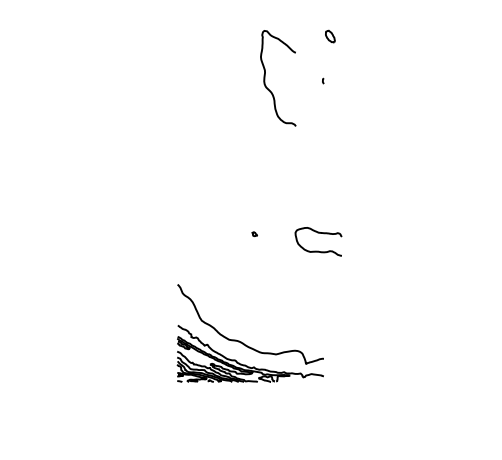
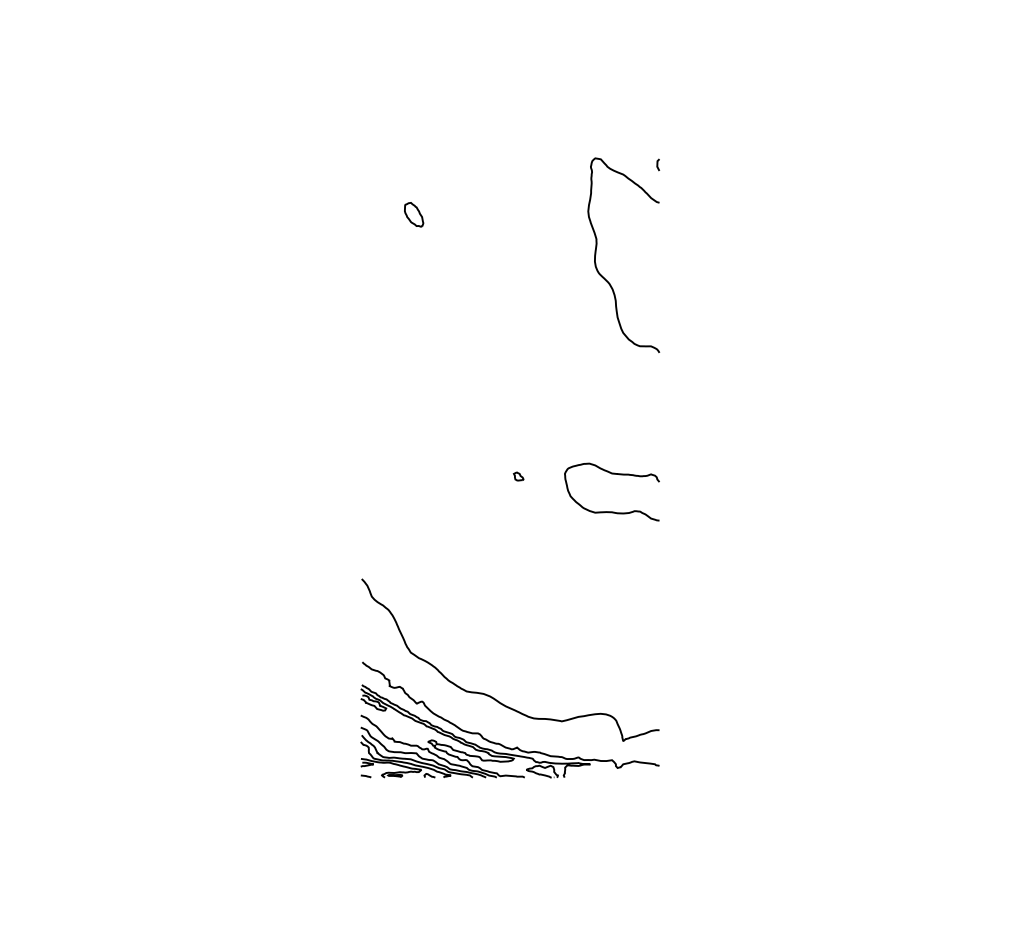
part: (330, 36) -> (414, 214), moved
curve: (265, 78) -> (597, 255), moved
curve: (318, 233) -> (611, 475), moved

